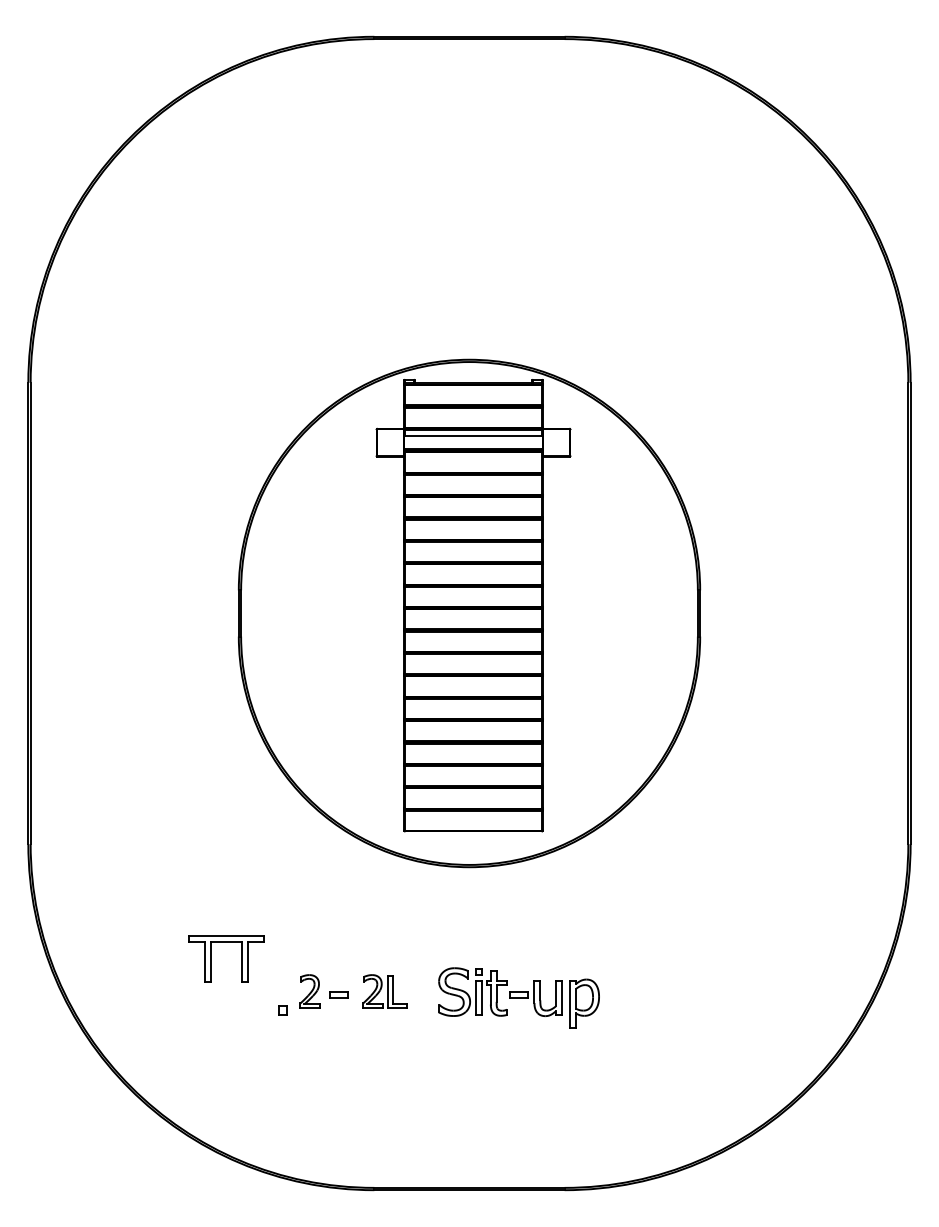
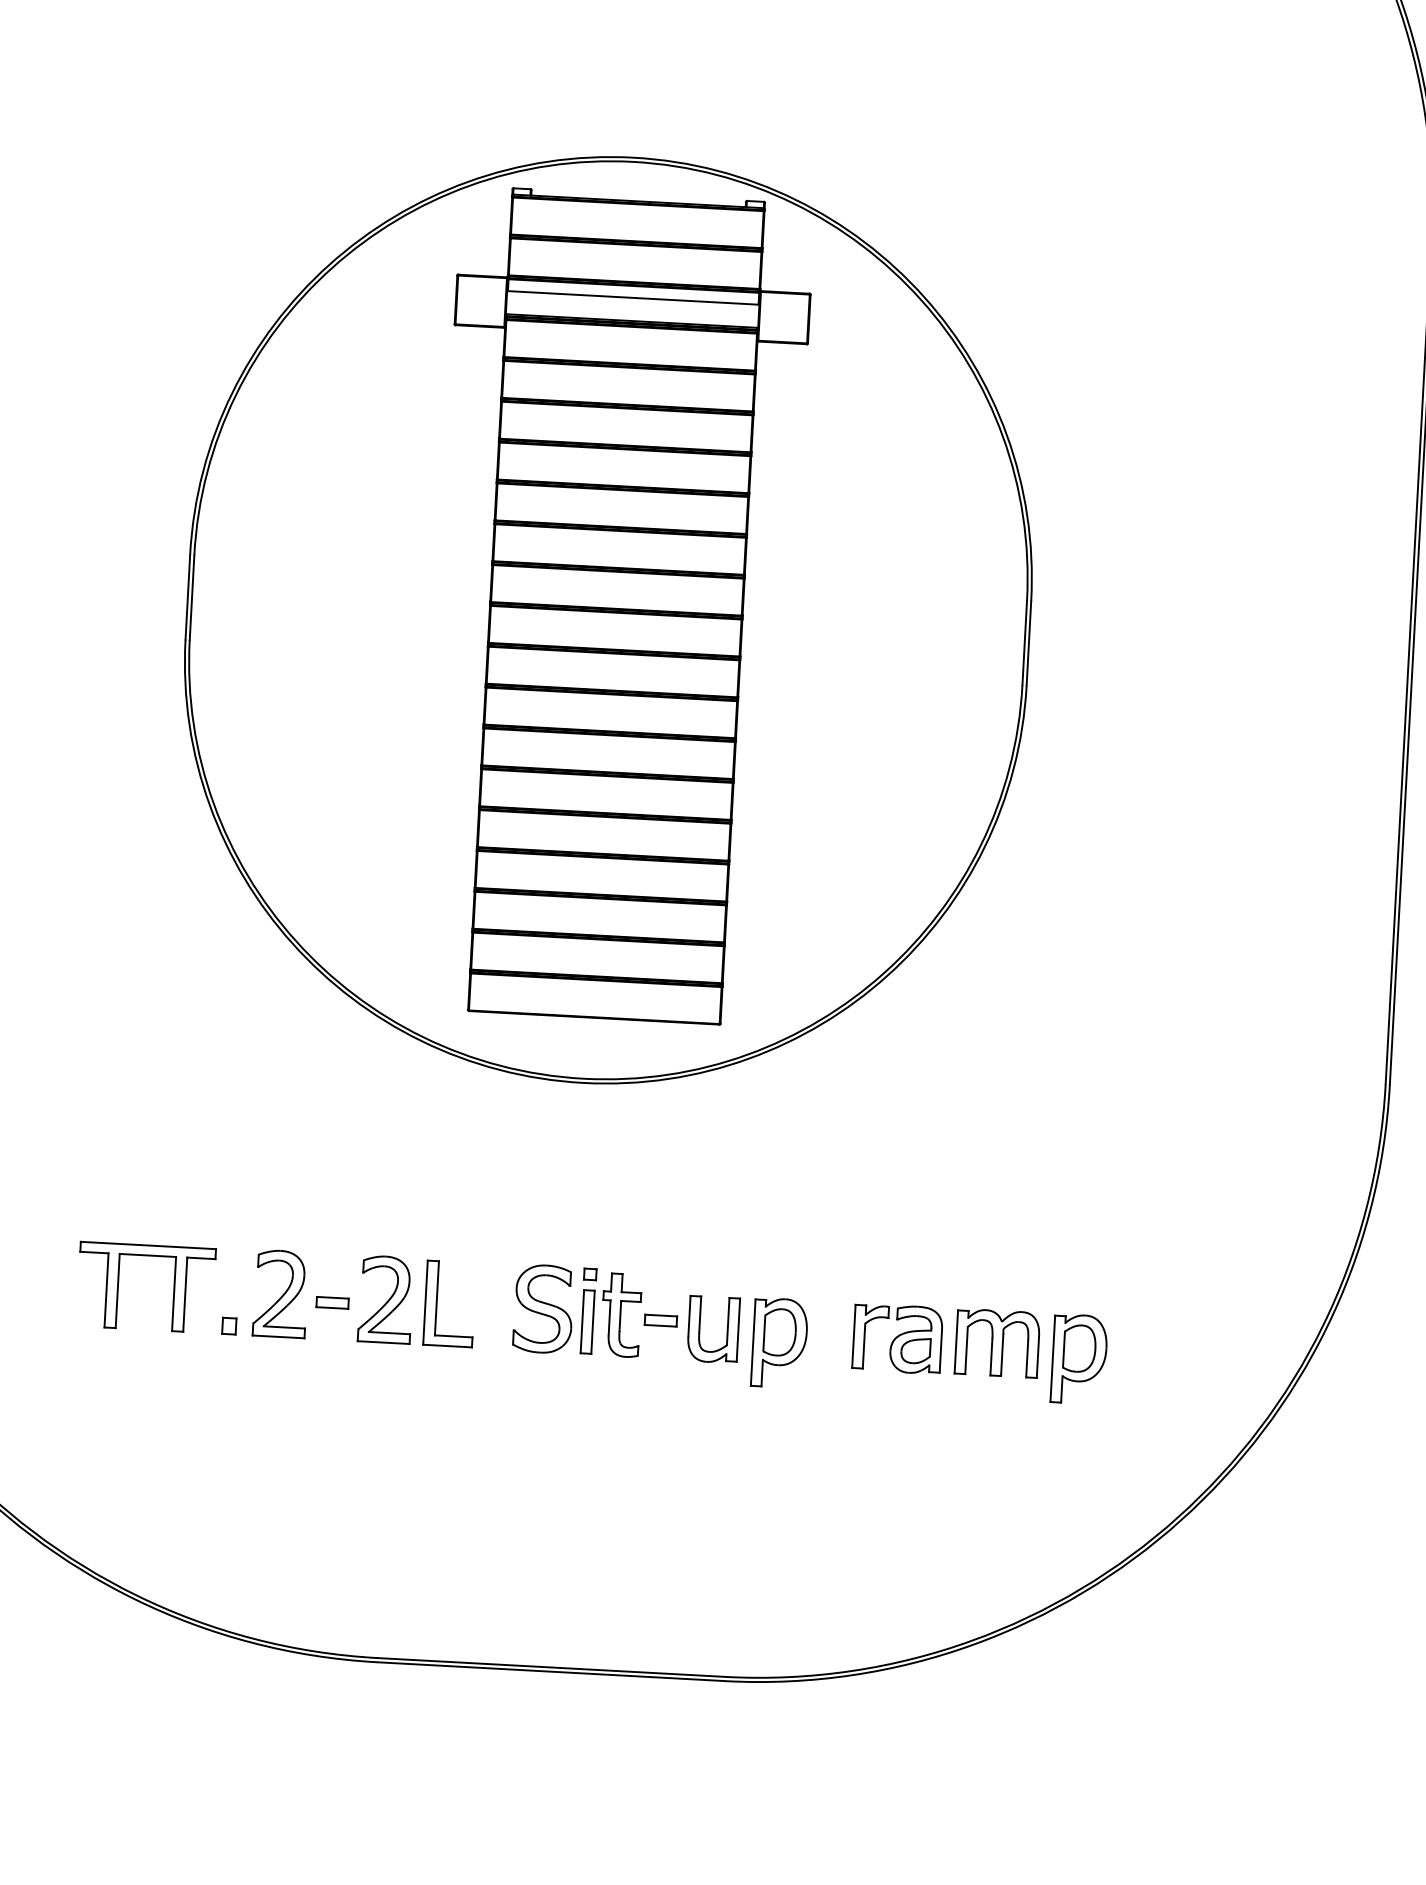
part: (211, 958) -> (118, 1284), moved
part: (310, 991) -> (281, 1293), size x1.43
part: (384, 991) -> (416, 1301), size x1.43
part: (694, 1003) -> (980, 1353), added

